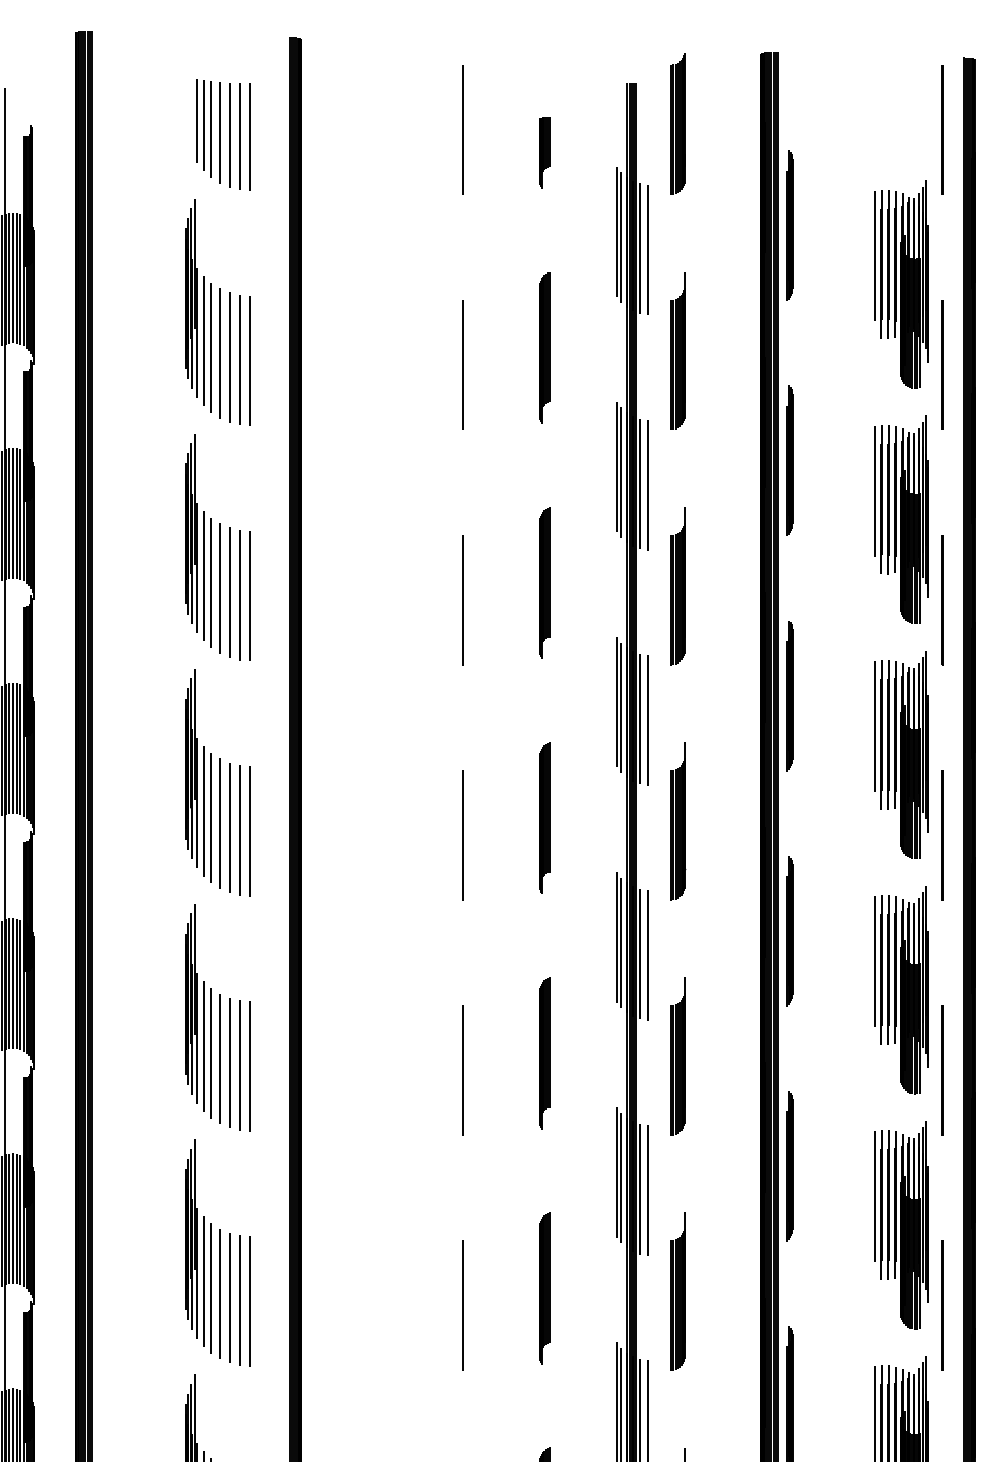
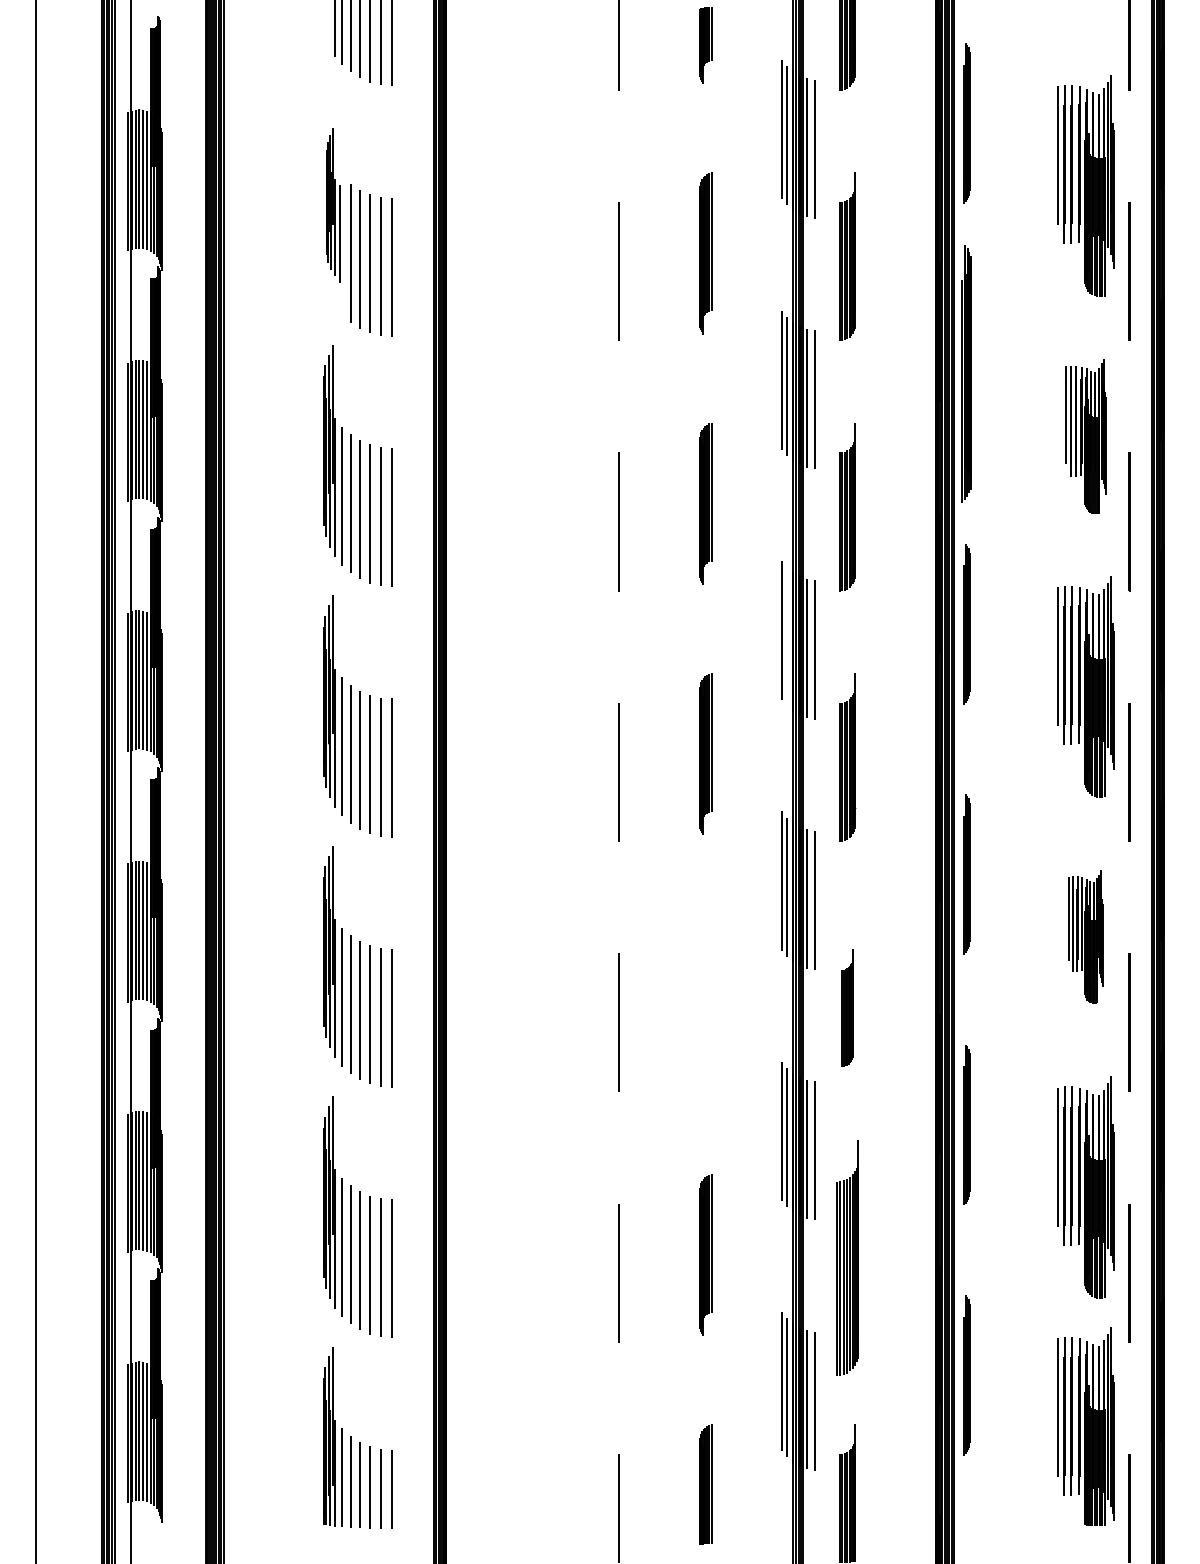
part: (194, 303) -> (332, 205), size x0.7
part: (789, 460) -> (966, 373), size x1.6
part: (901, 519) -> (1085, 436), size x0.7
line: (621, 707) -> (787, 636), removed
part: (901, 989) -> (1085, 936), size x0.6
part: (544, 1053) -> (705, 1004), removed
part: (677, 1056) -> (847, 1007), size x0.7
part: (677, 1291) -> (847, 1258), size x1.4

